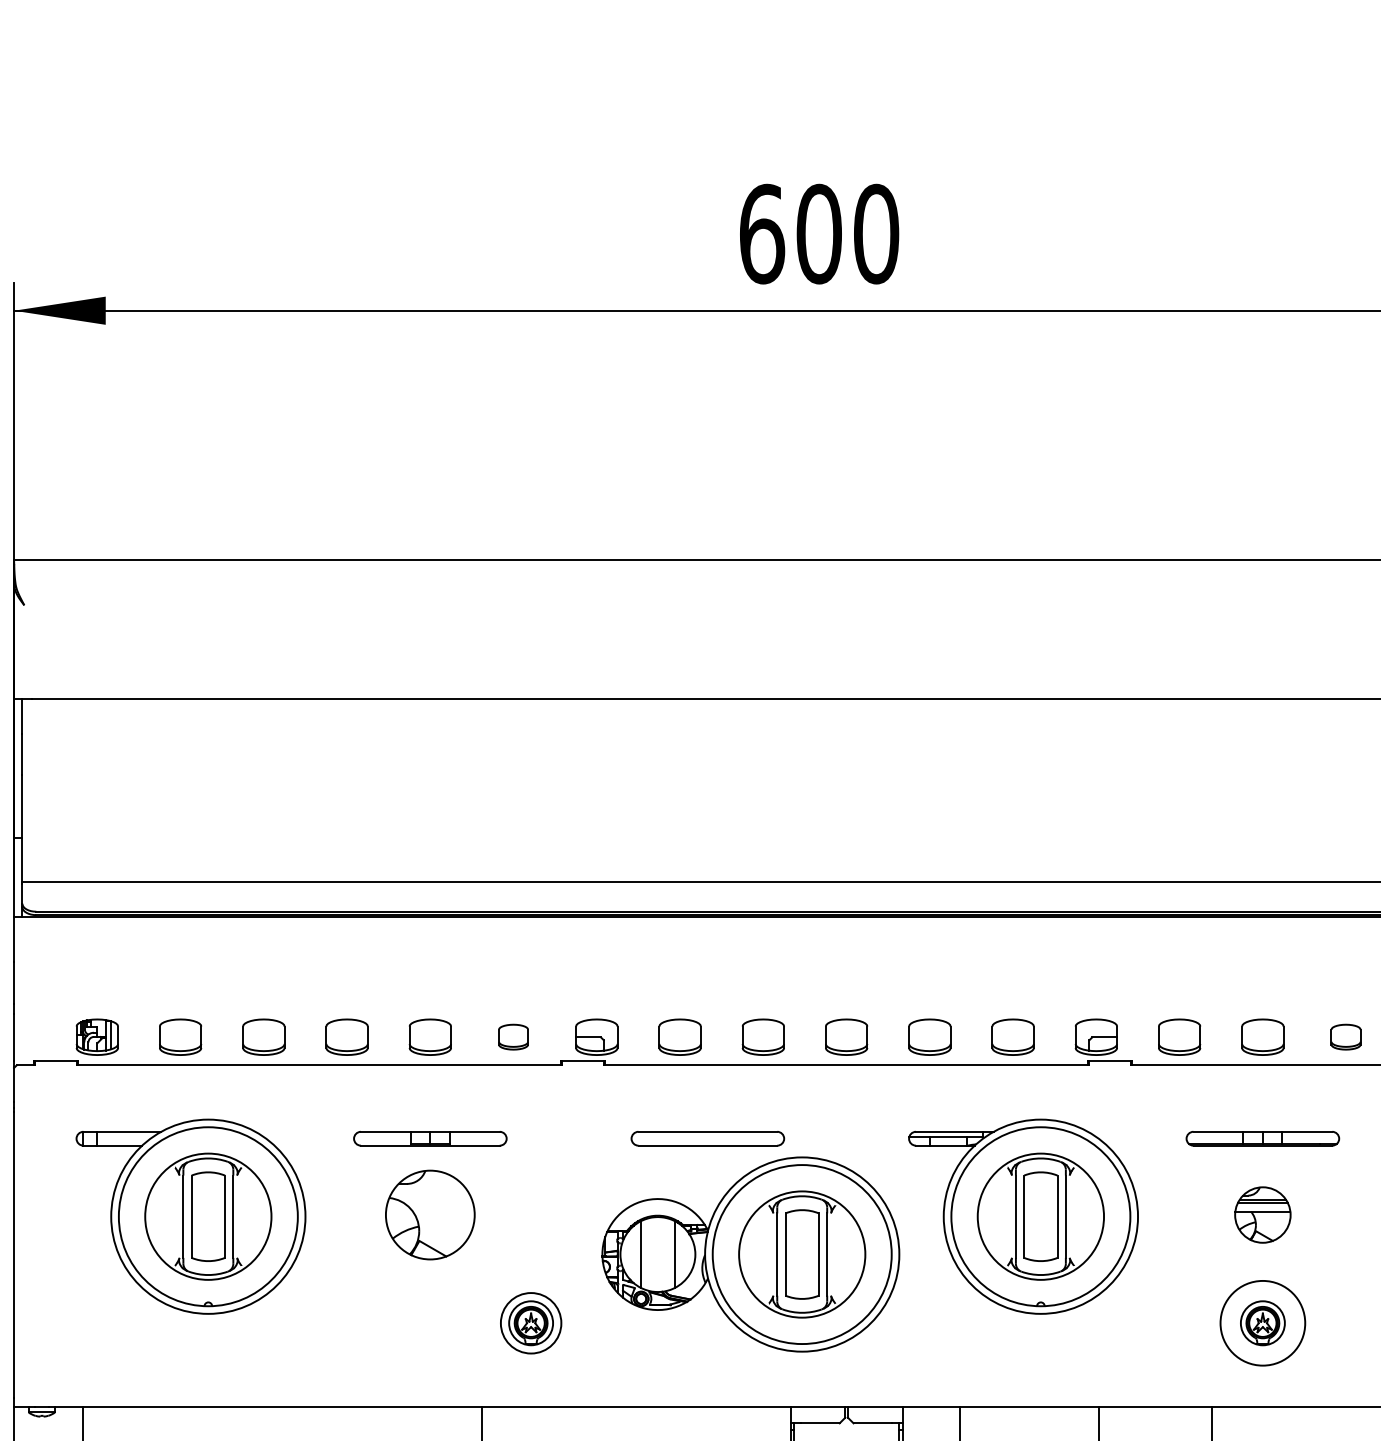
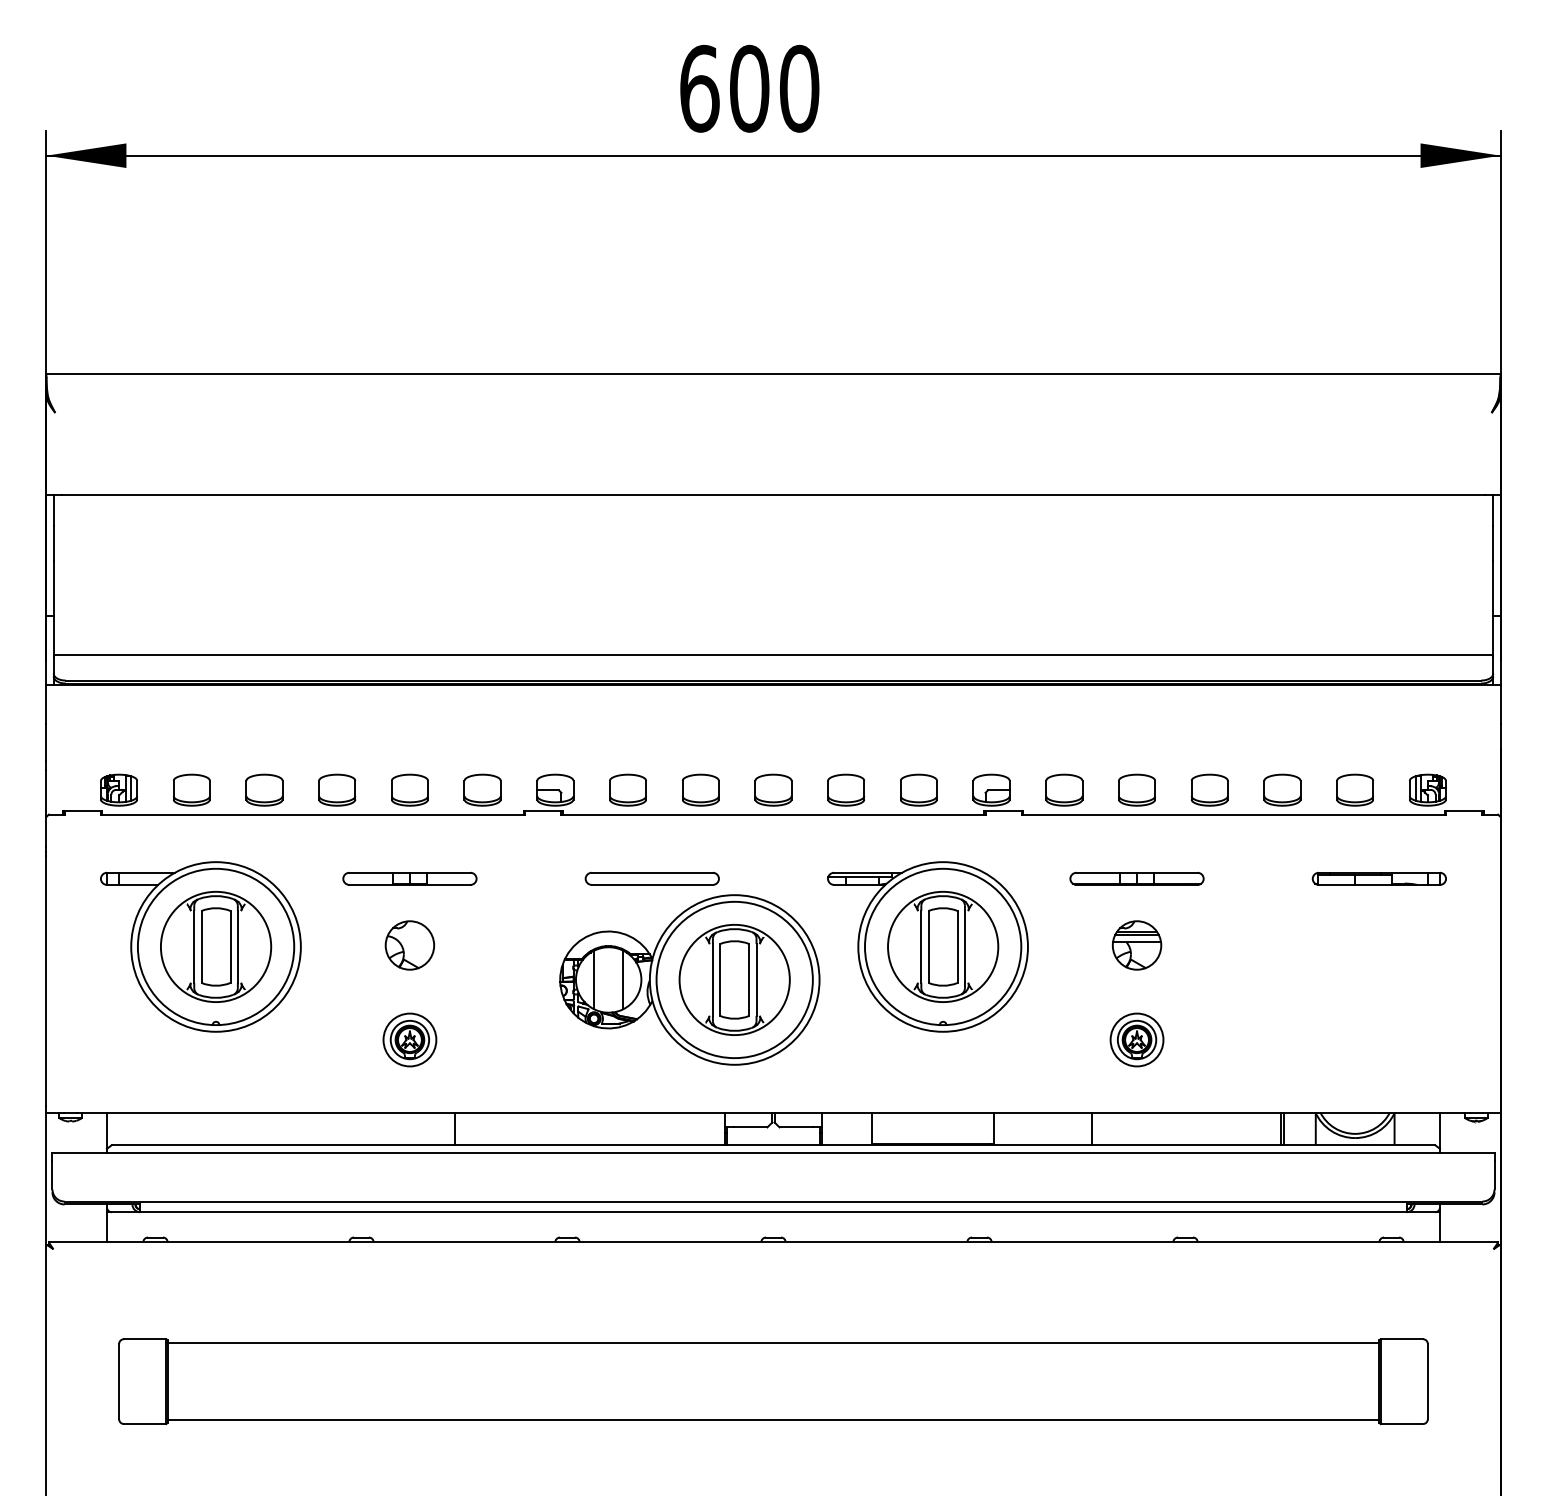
part: (513, 1036) -> (482, 789), size x1.43
part: (1345, 1036) -> (1209, 789), size x1.43
part: (429, 1215) -> (409, 945), size x0.62
part: (530, 1322) -> (409, 1039), moved
circle: (1262, 1322) -> (1136, 1039), size x0.71

